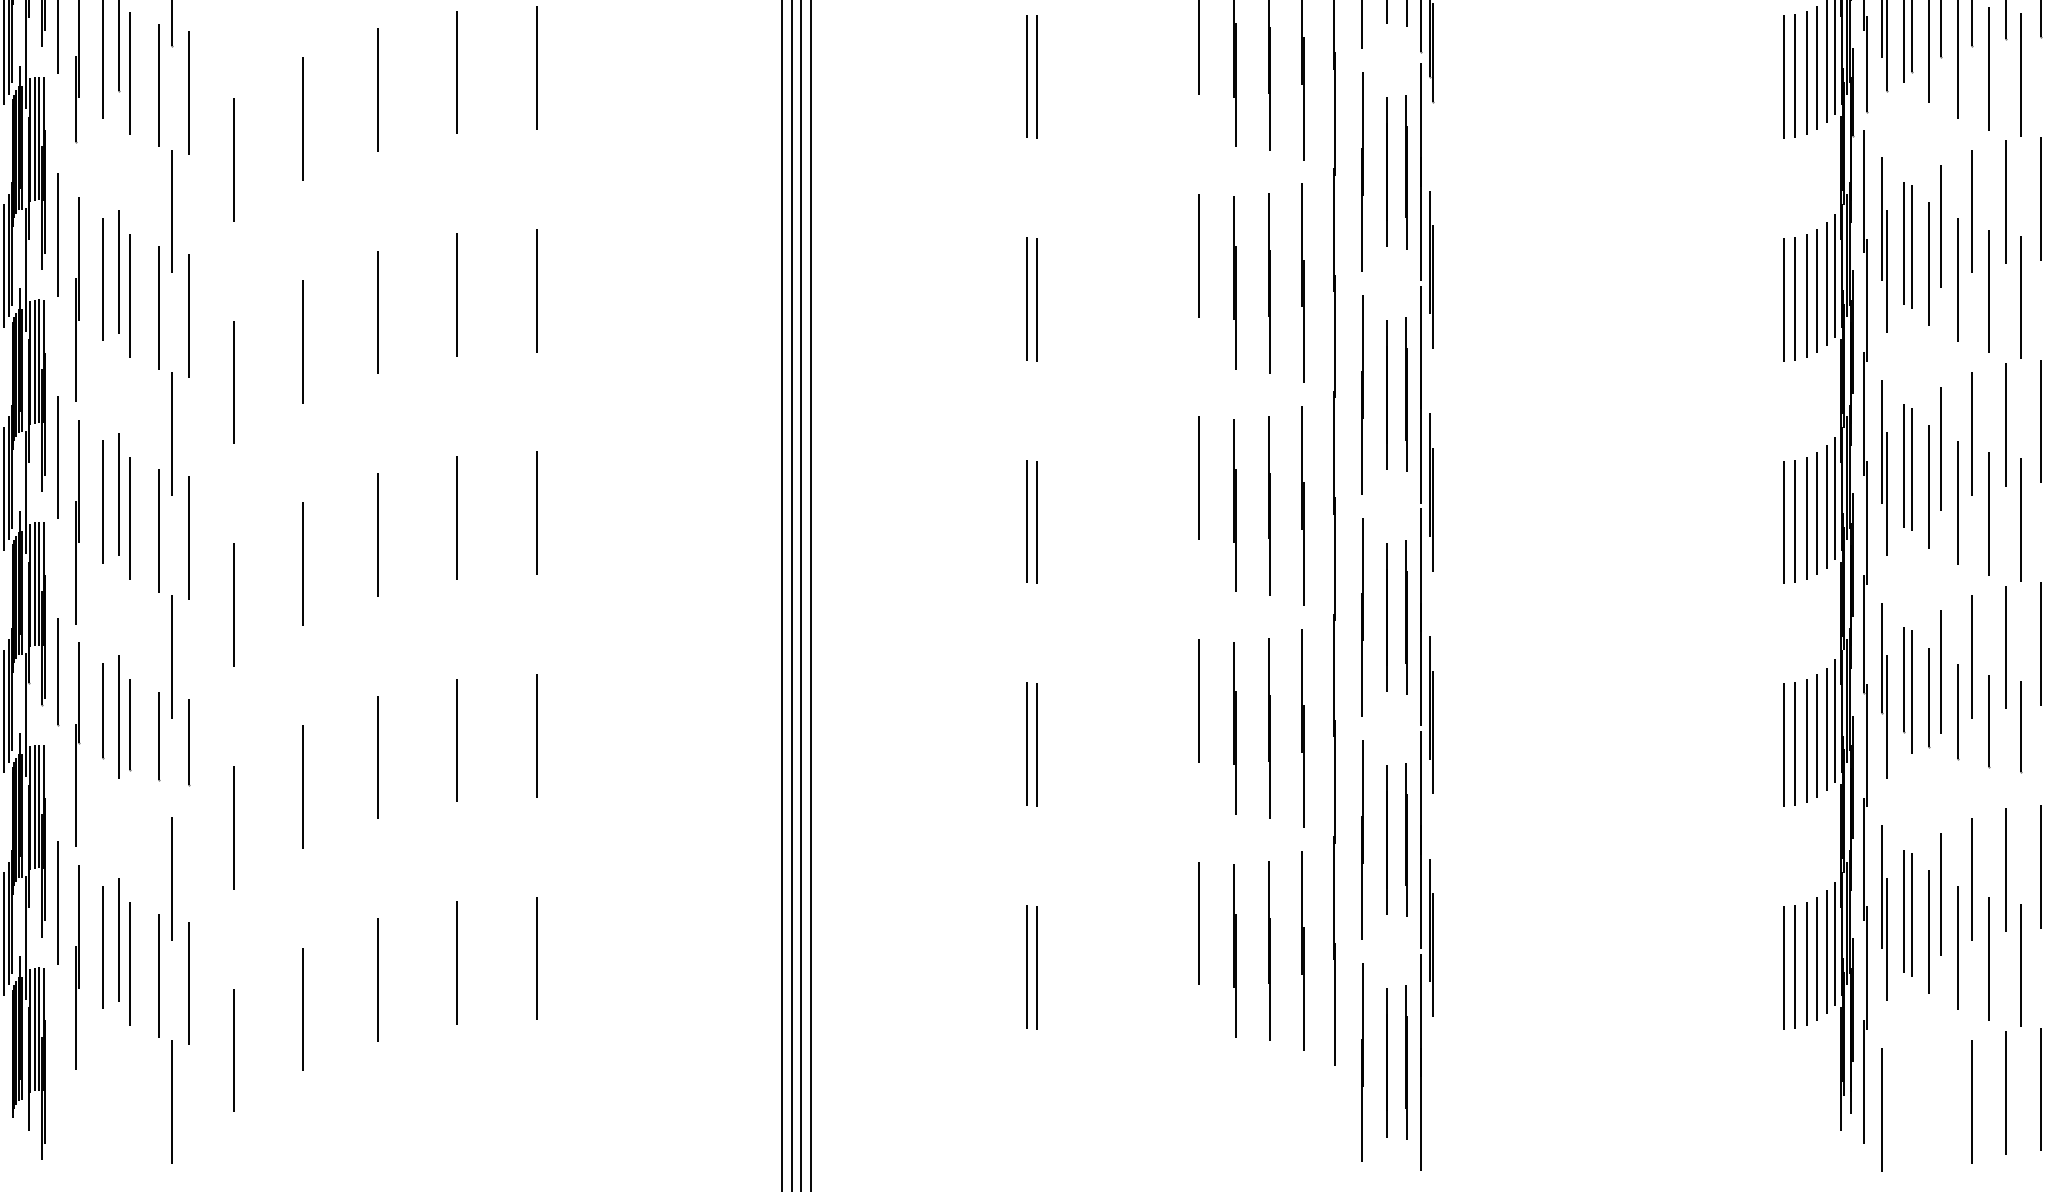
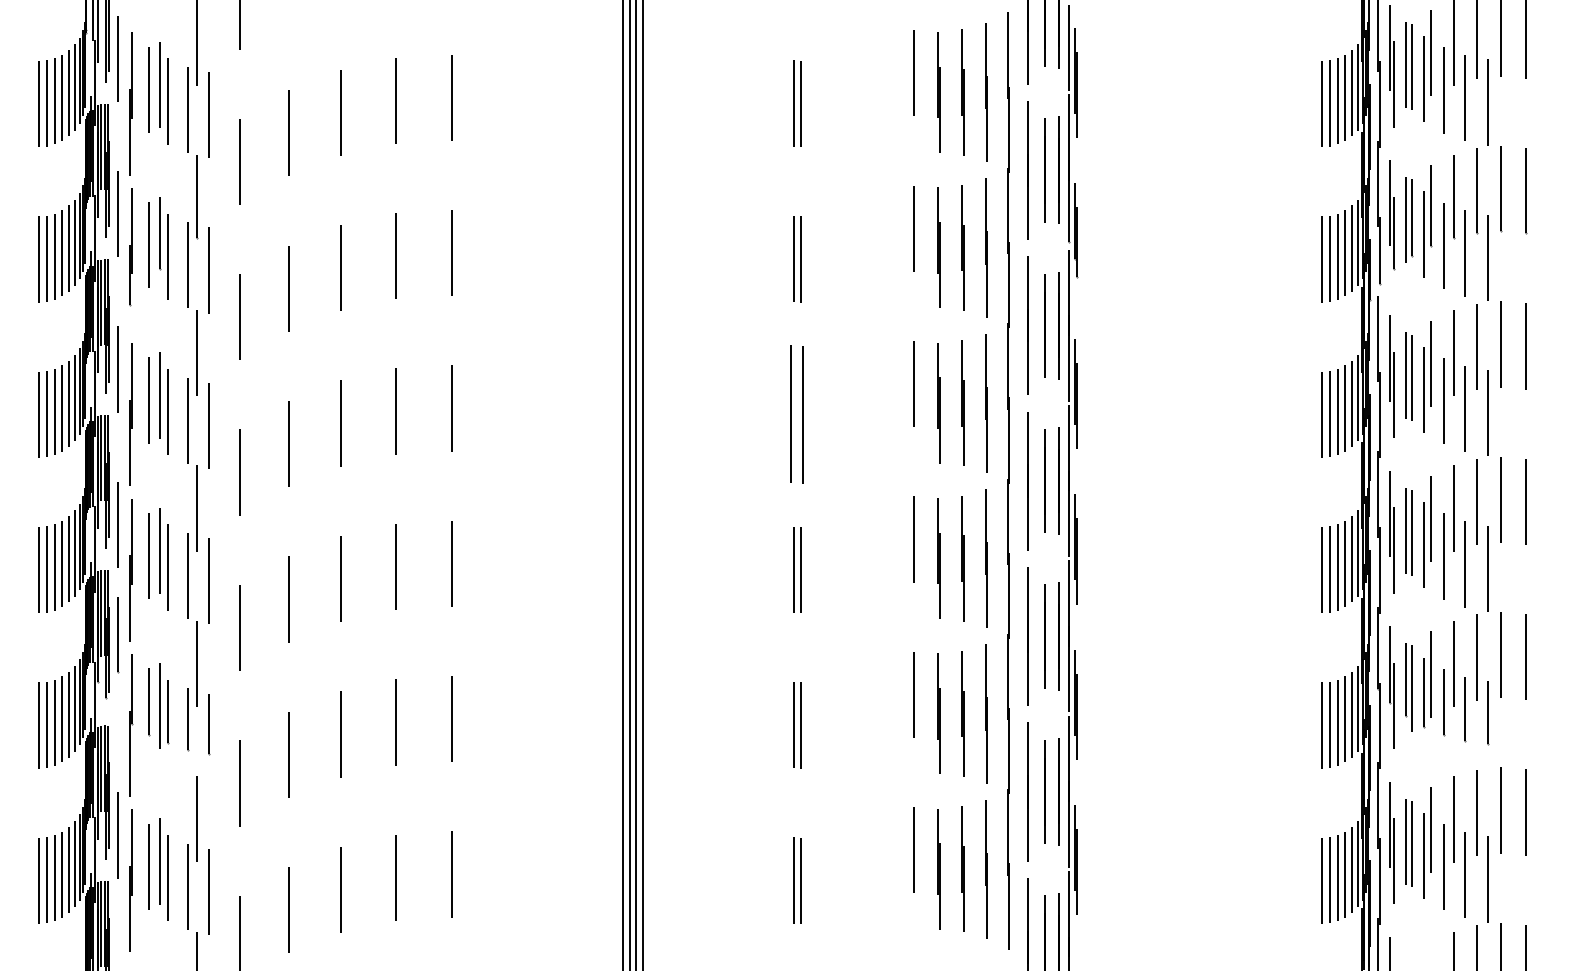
part: (1032, 299) -> (797, 414), size x1.6
line: (59, 673) -> (118, 635), moved

